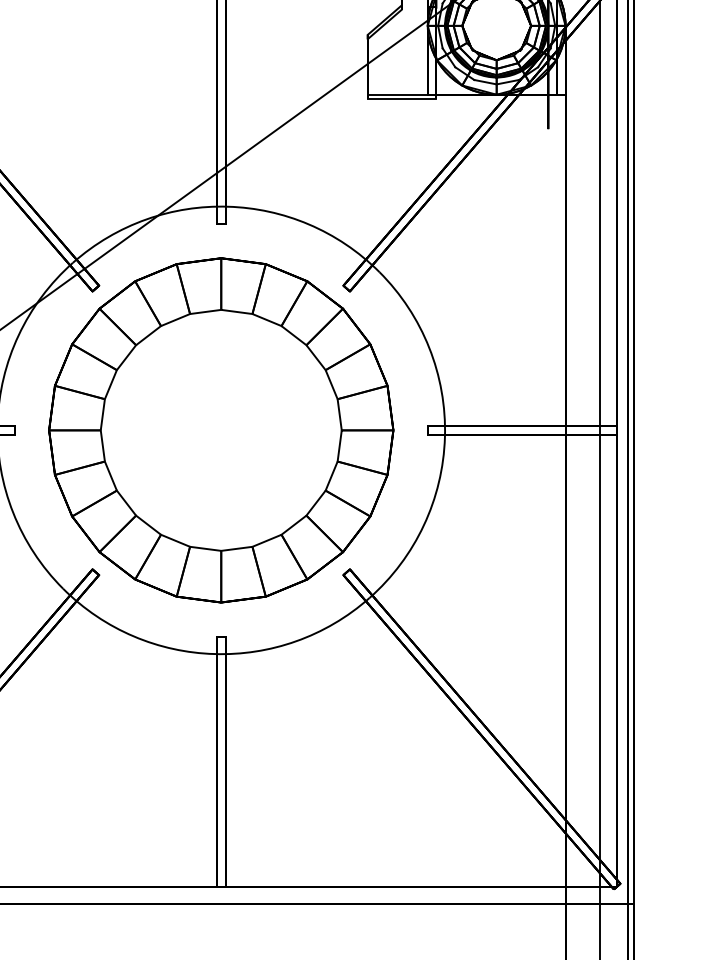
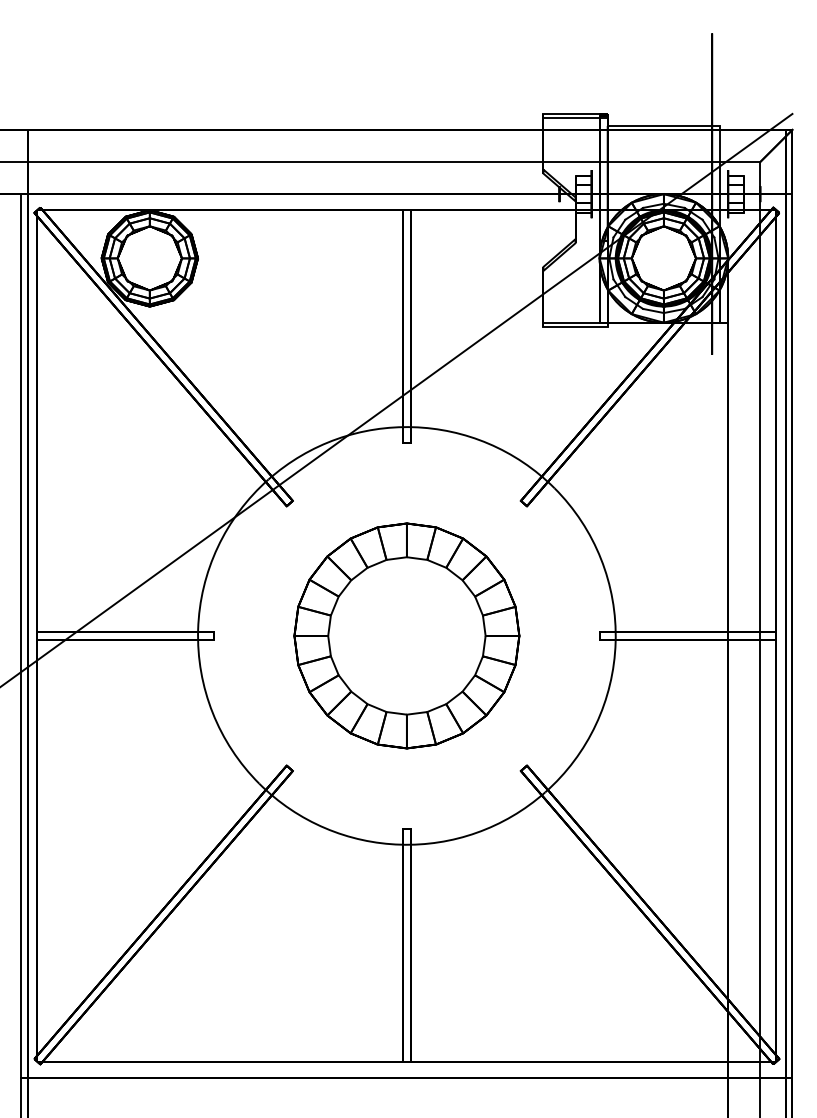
part: (220, 429) -> (406, 635), size x0.7

